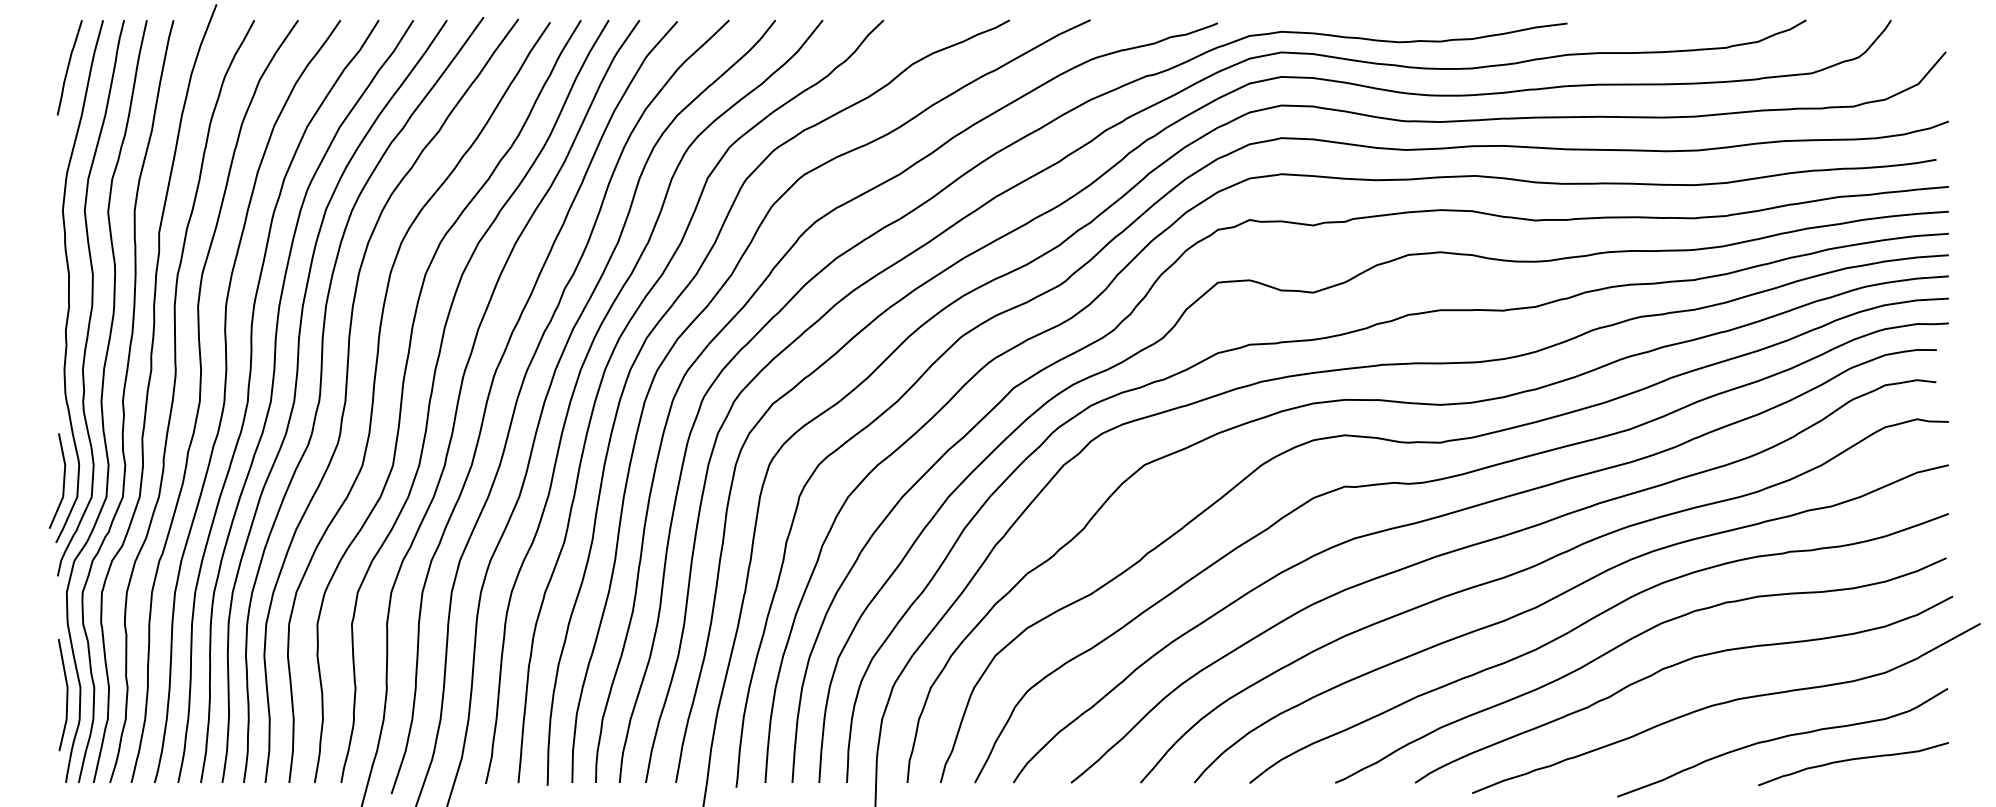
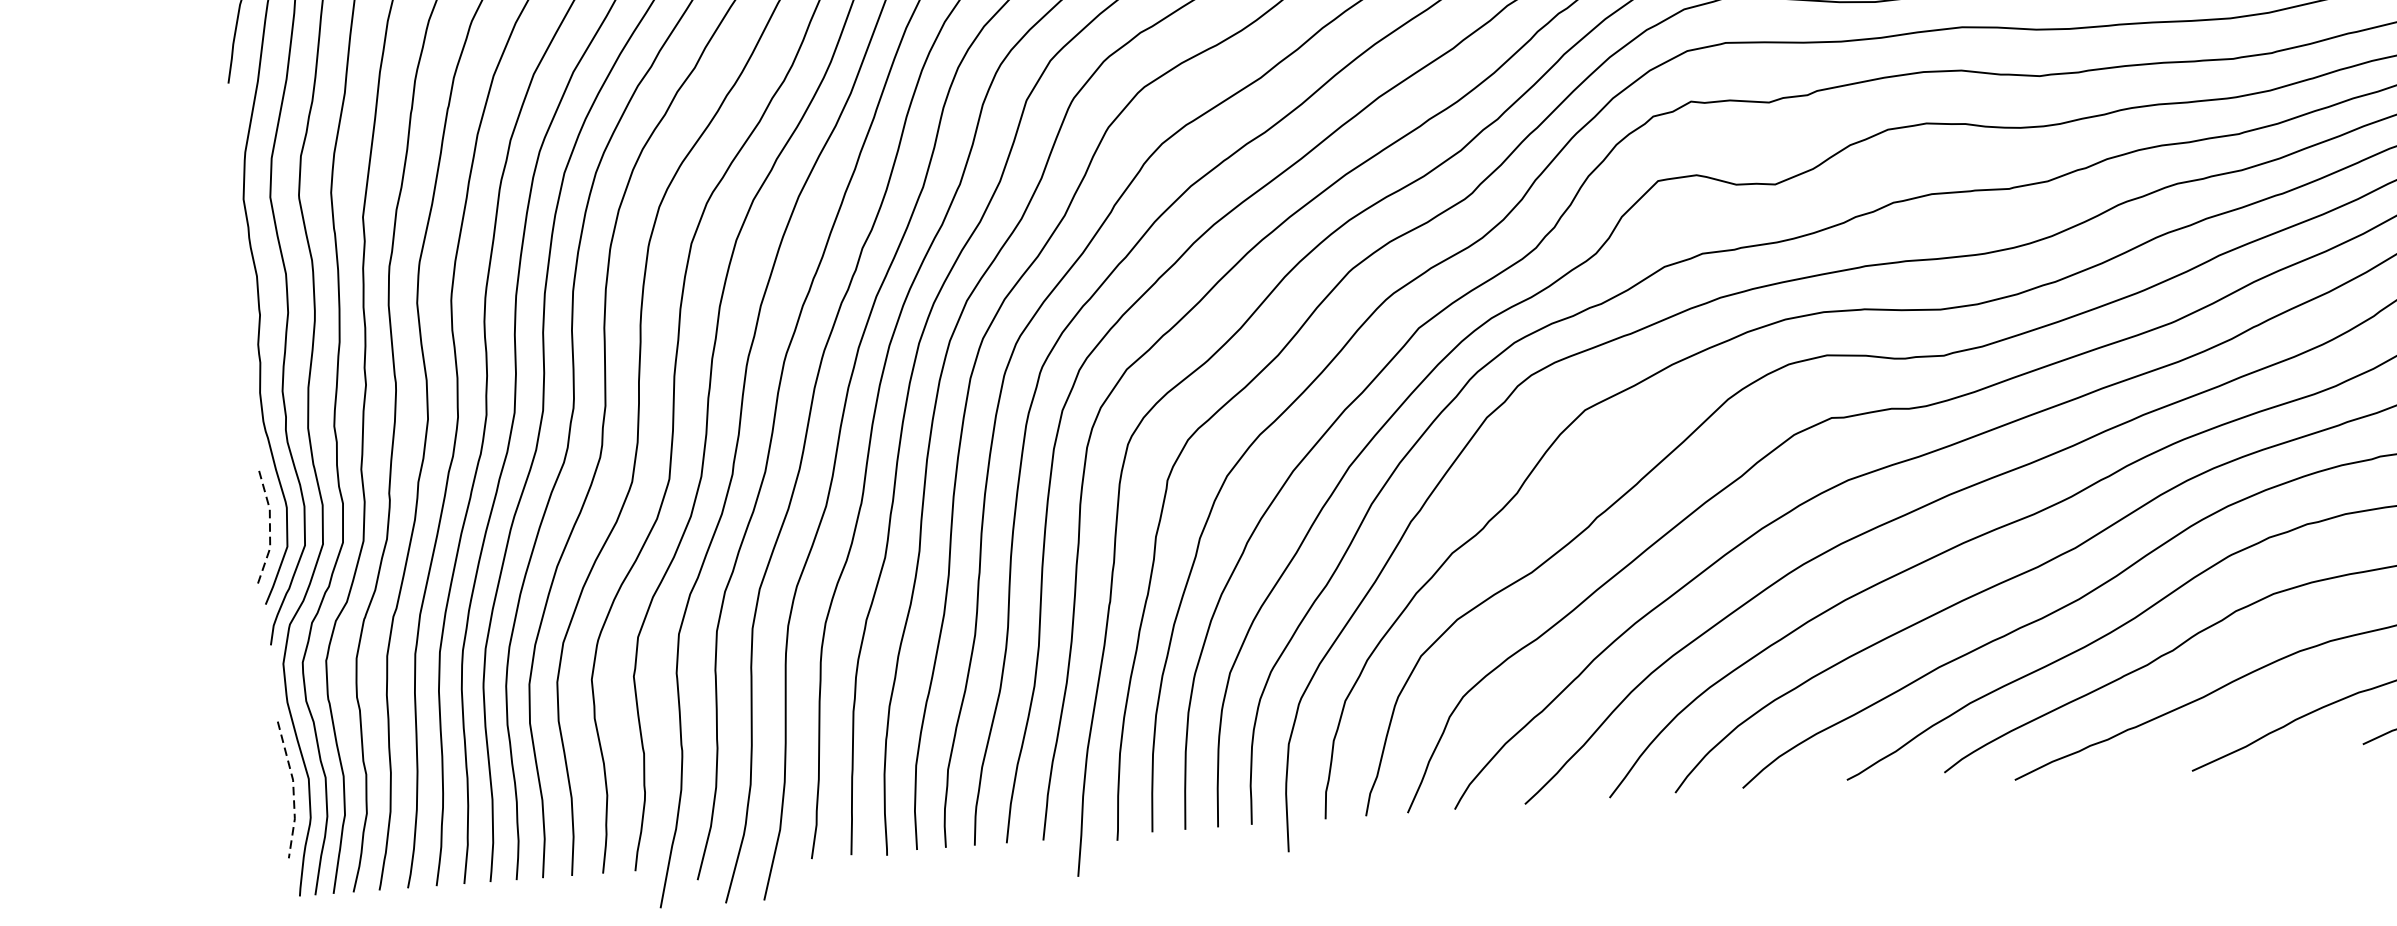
line: (64, 482) -> (270, 530), solid -> dashed
line: (67, 695) -> (293, 789), solid -> dashed

